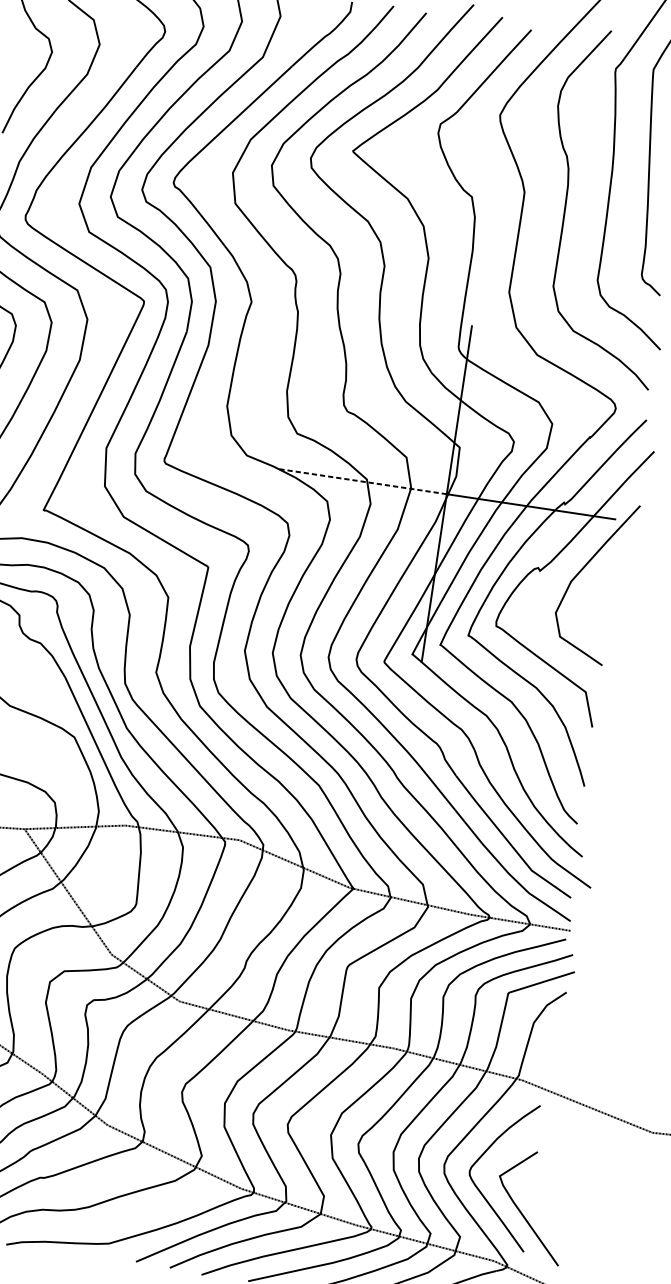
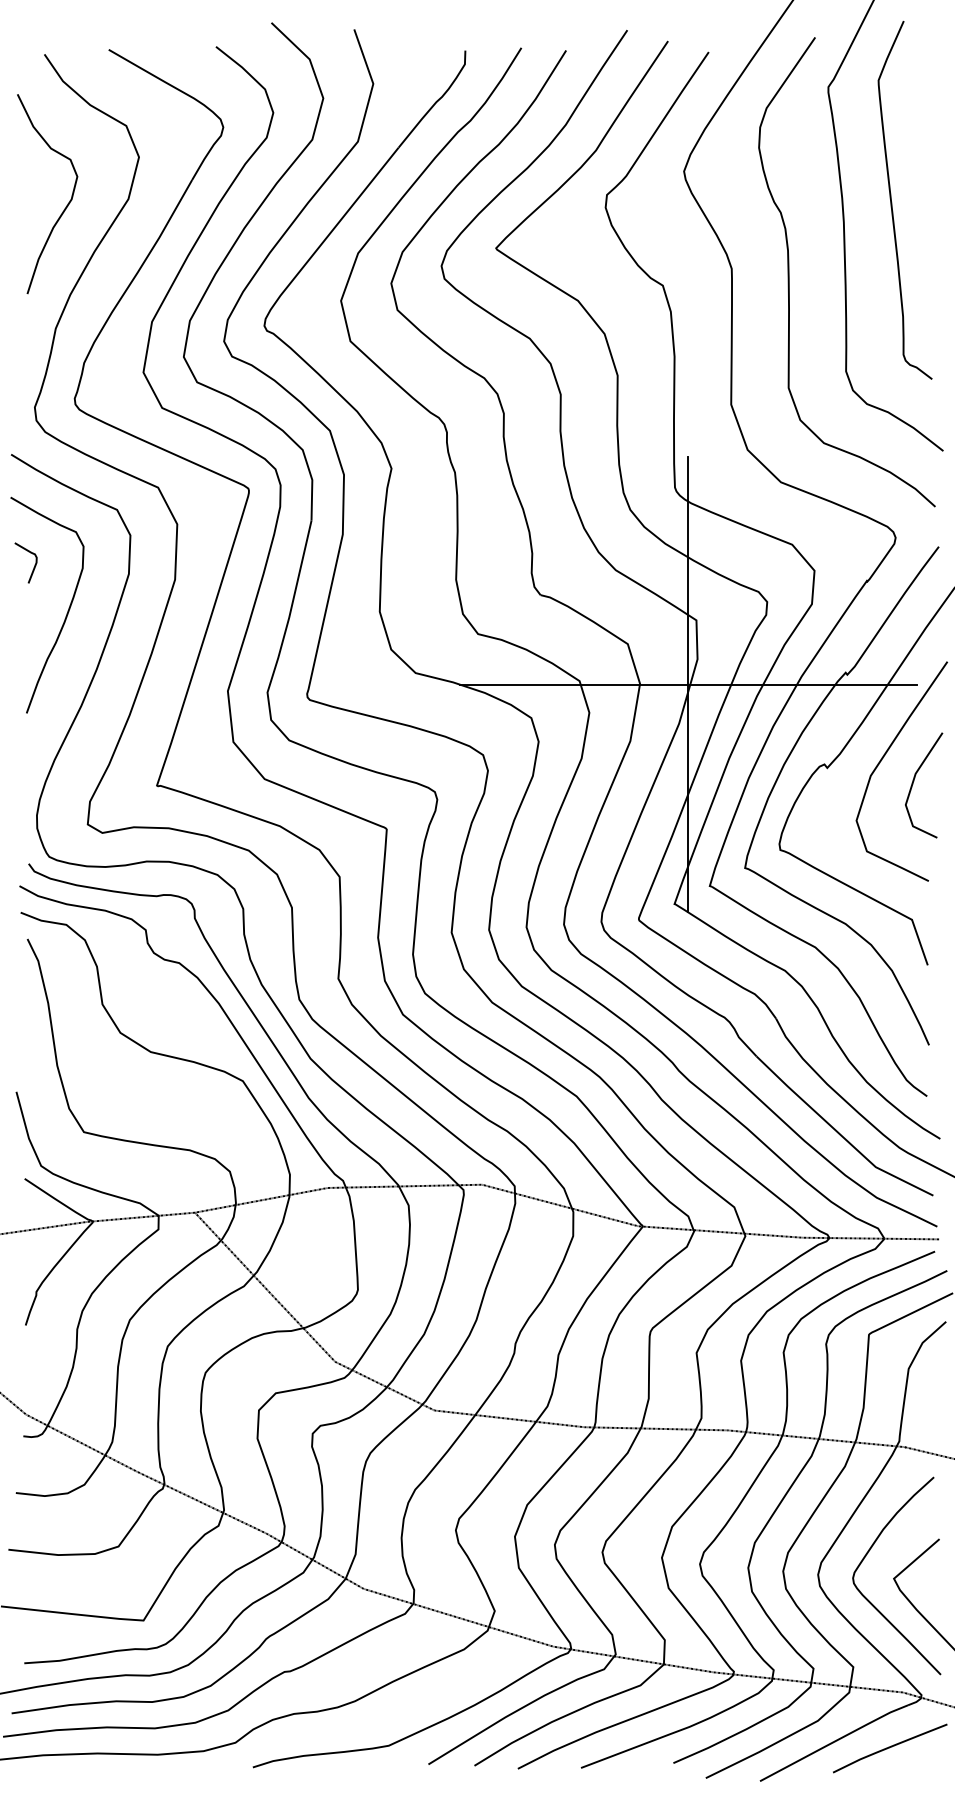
line: (362, 481) -> (573, 684), dashed -> solid
line: (602, 590) -> (914, 781), added

